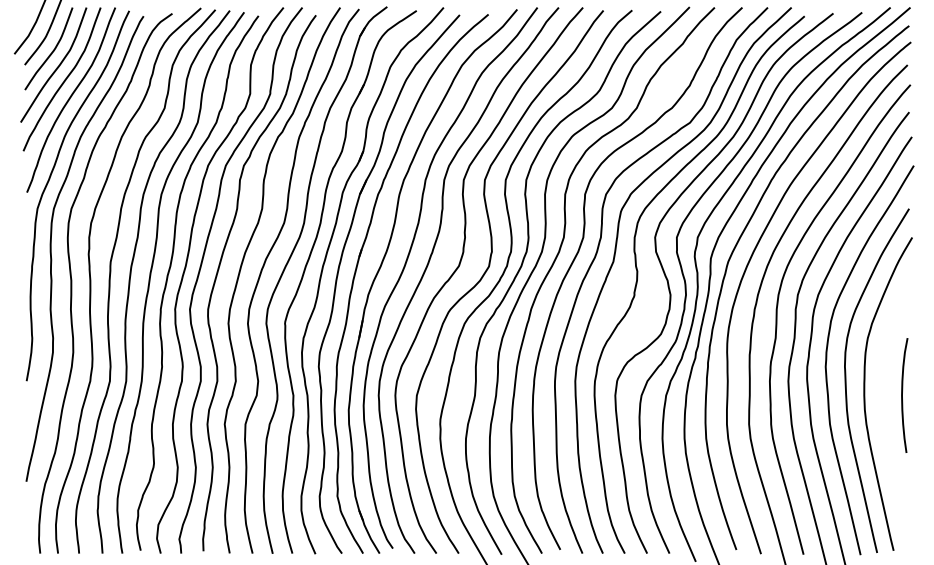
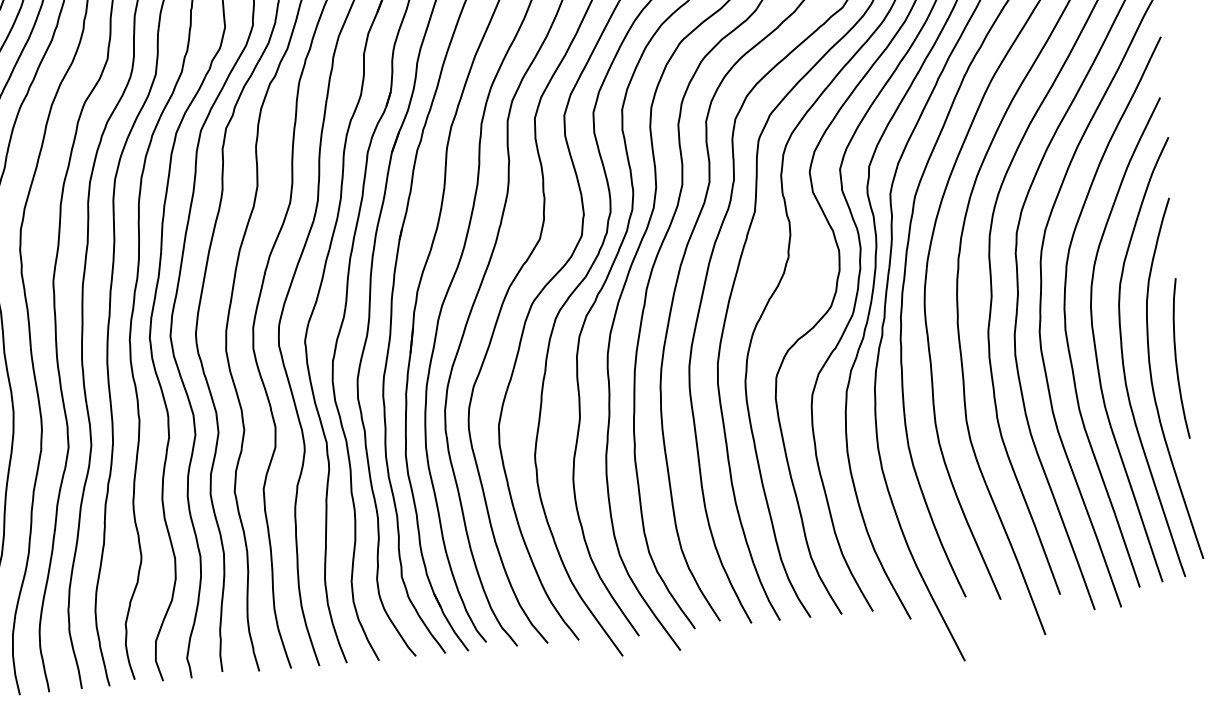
curve: (884, 409) -> (1153, 381), added

